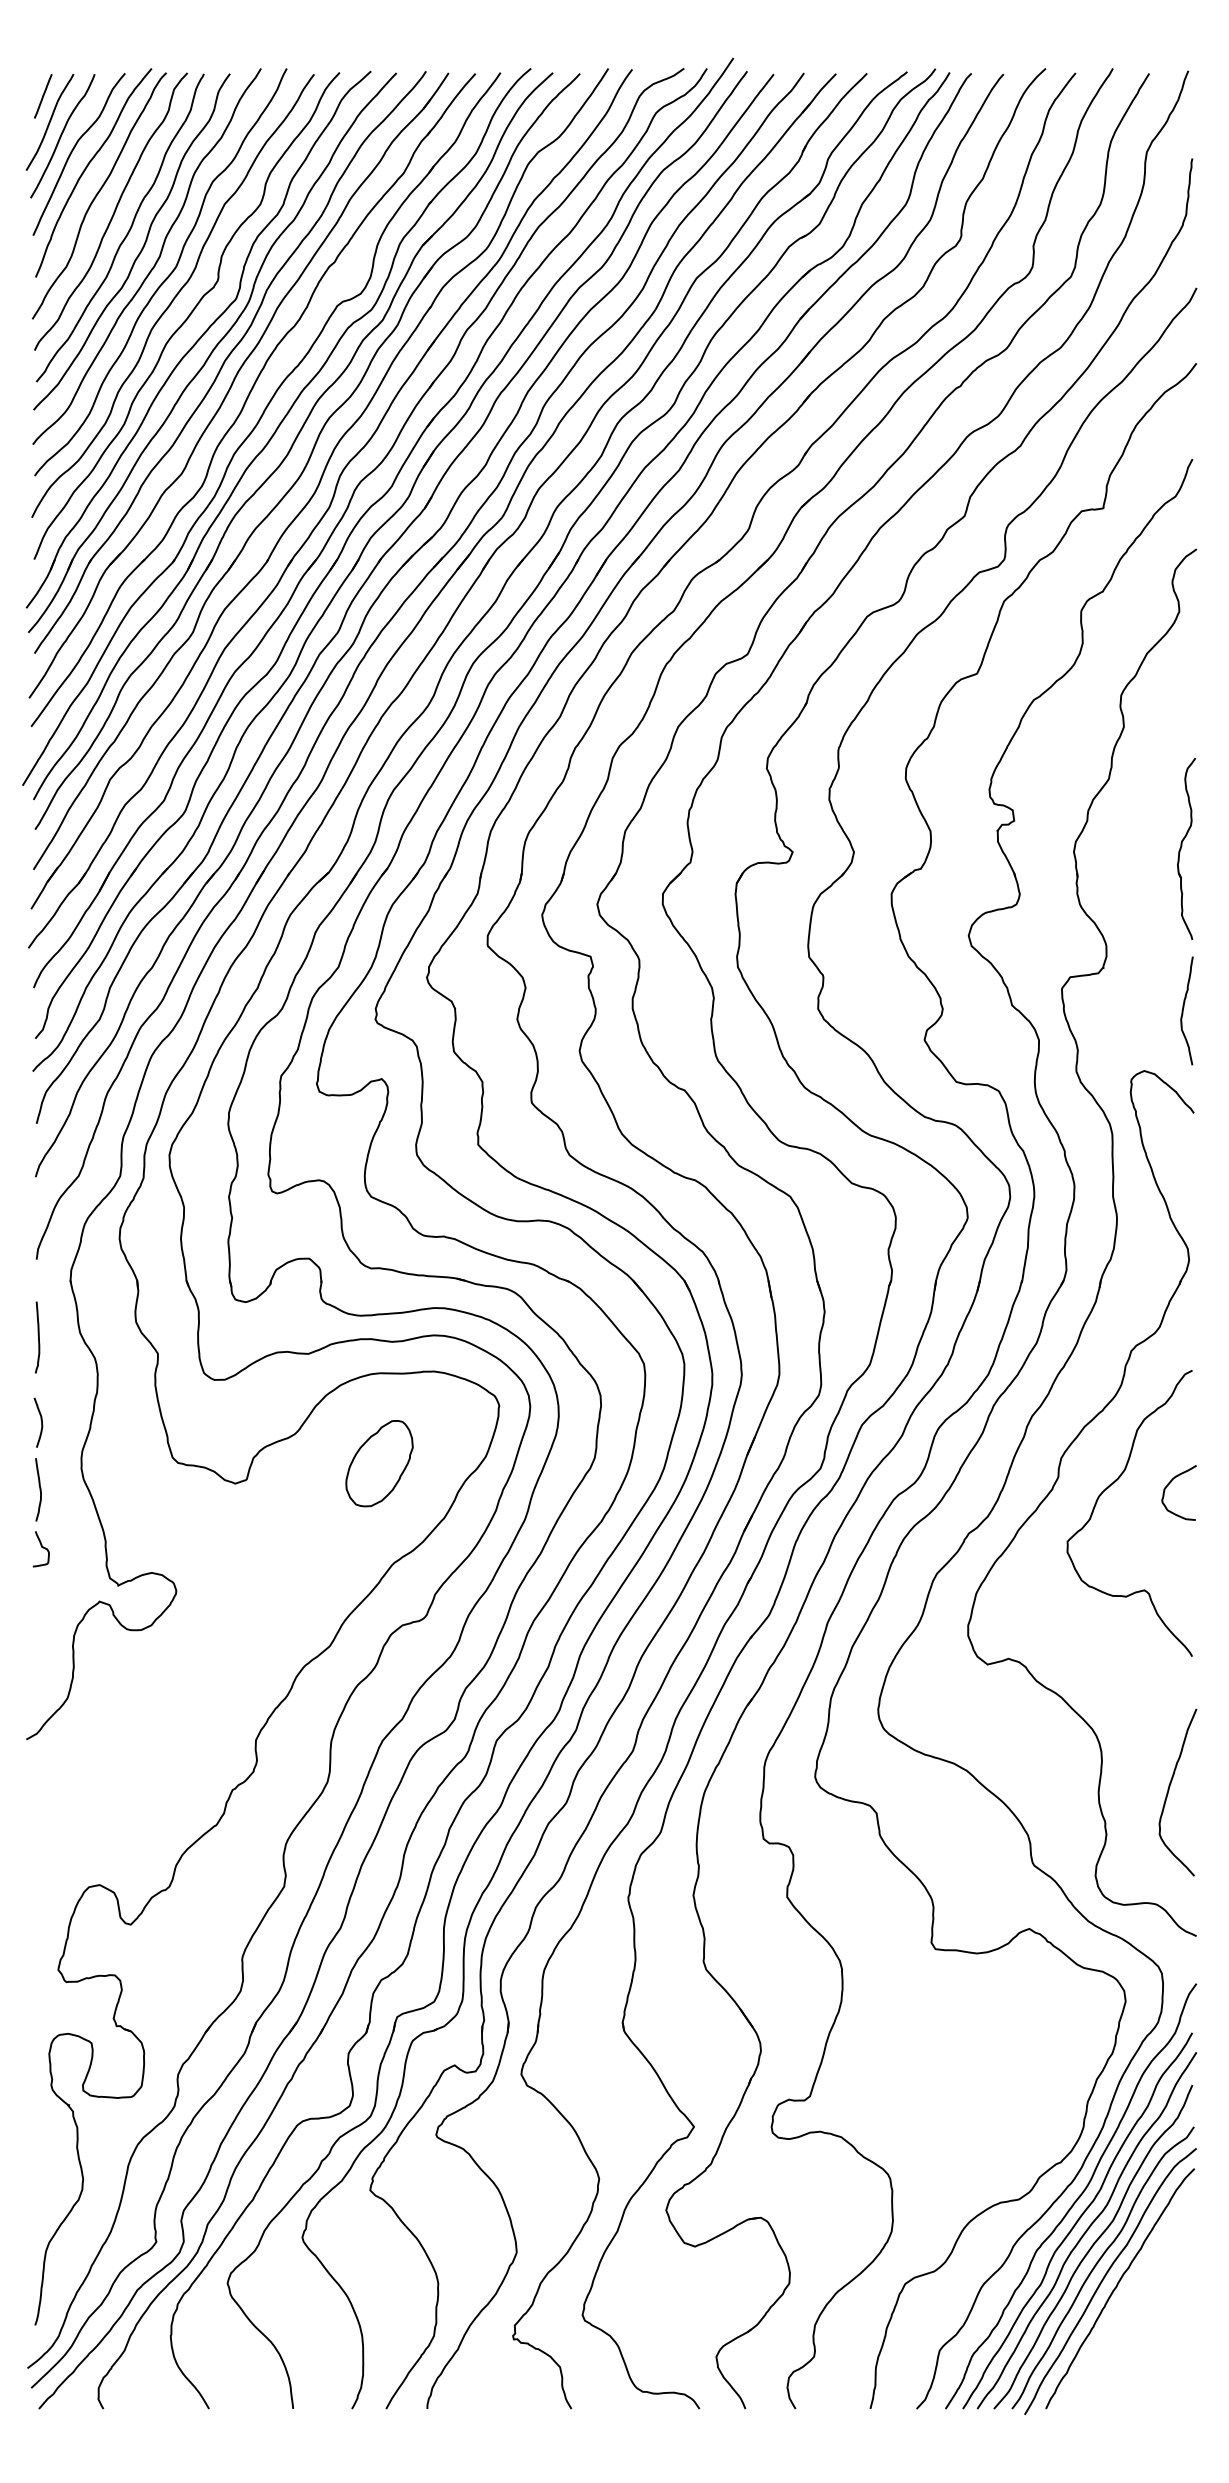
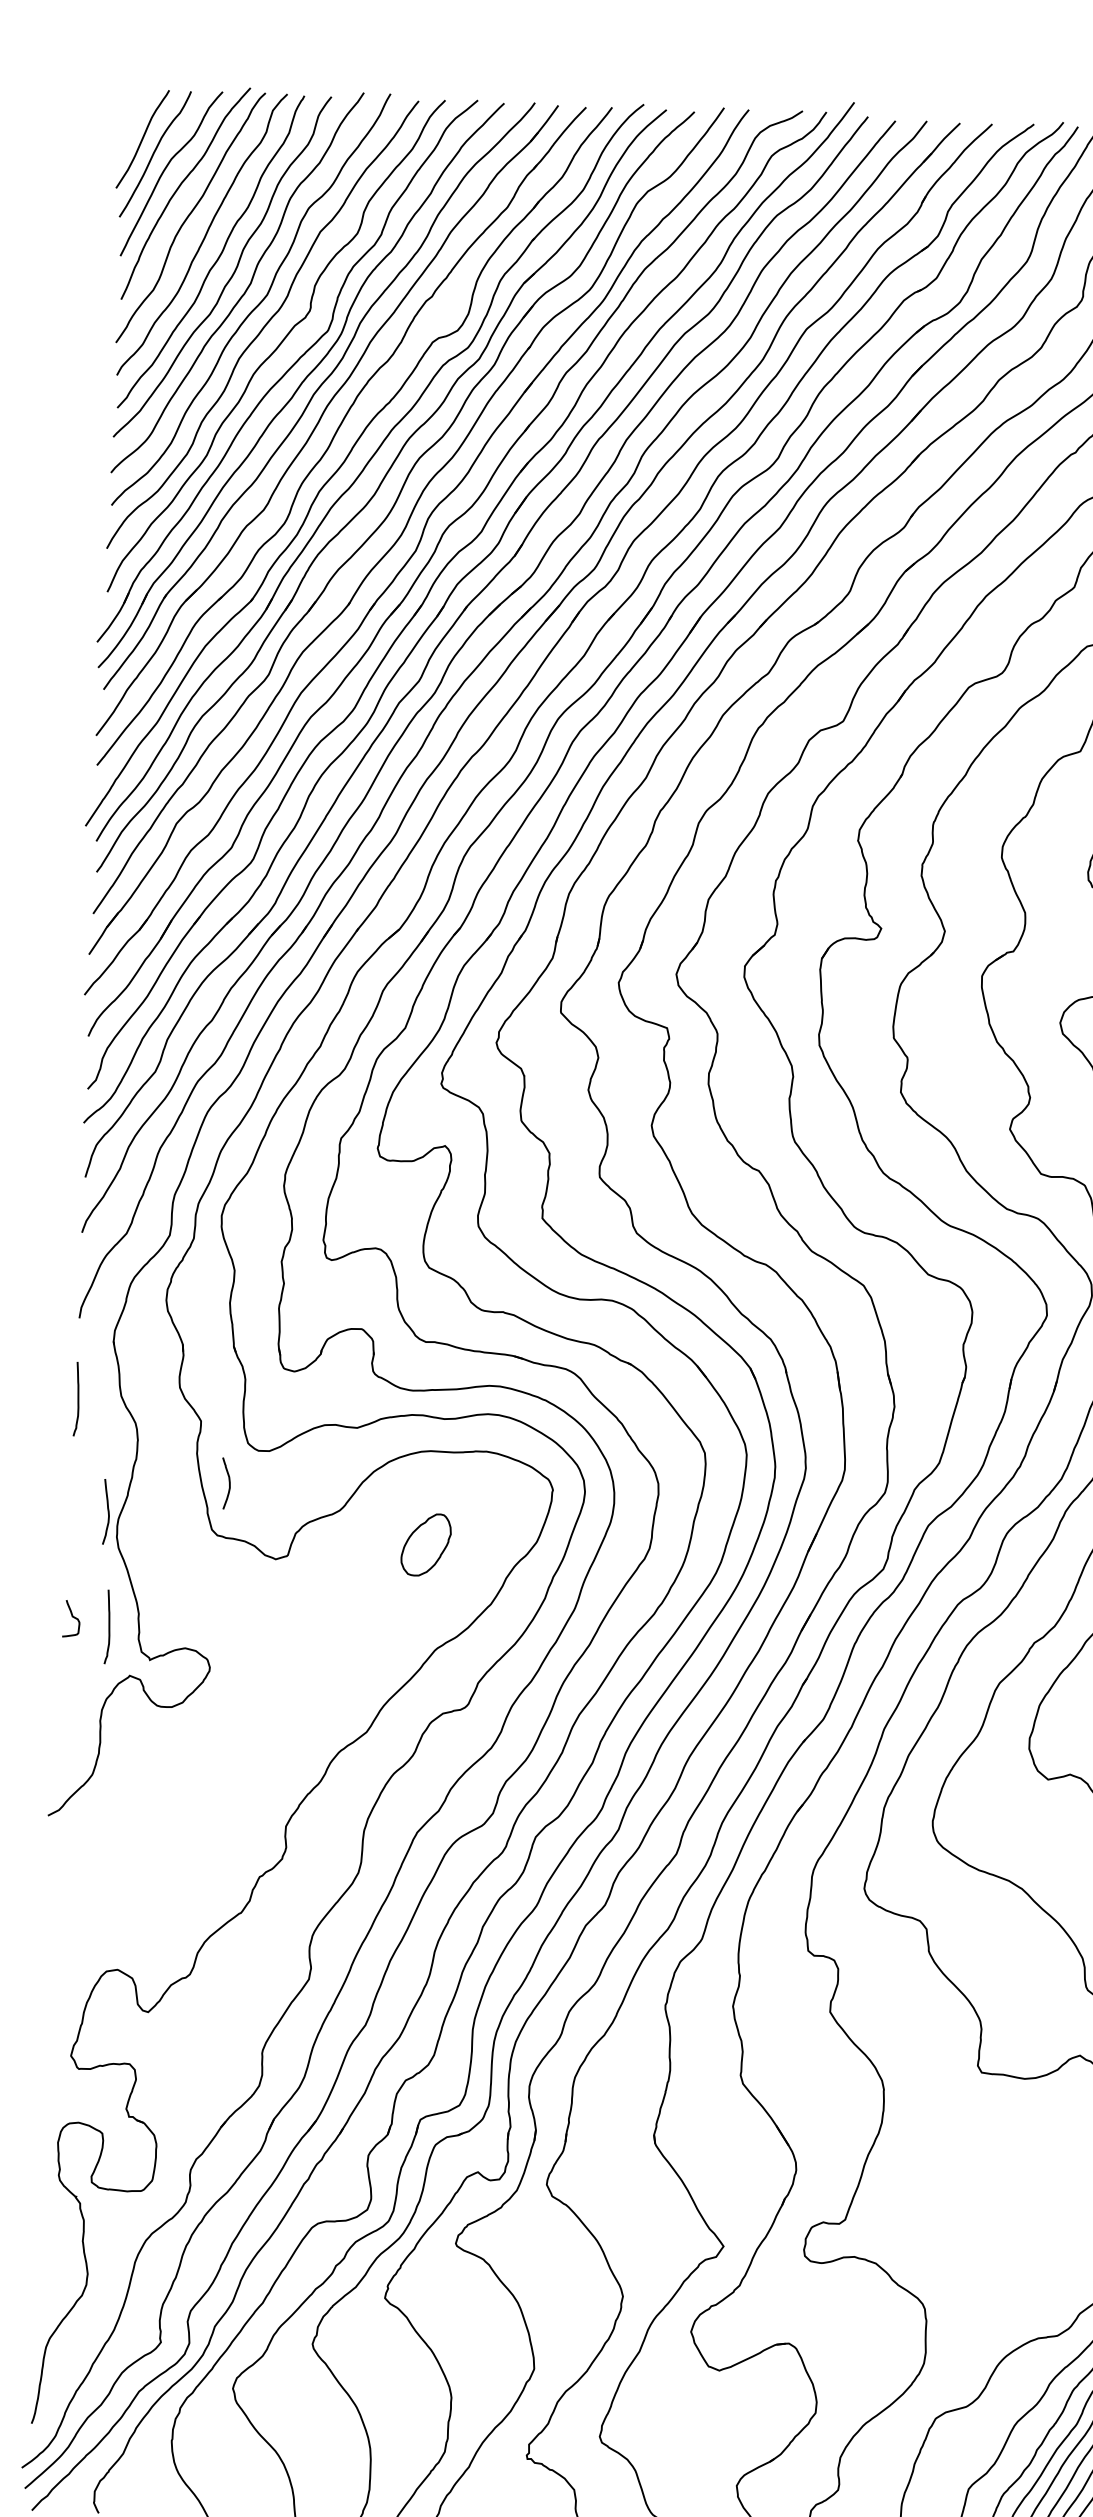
line: (43, 96) -> (137, 112), removed
curve: (41, 1422) -> (229, 1483), moved
part: (379, 1463) -> (426, 1544), size x0.7
curve: (39, 1489) -> (107, 1511), moved
curve: (77, 1555) -> (108, 1626), added

